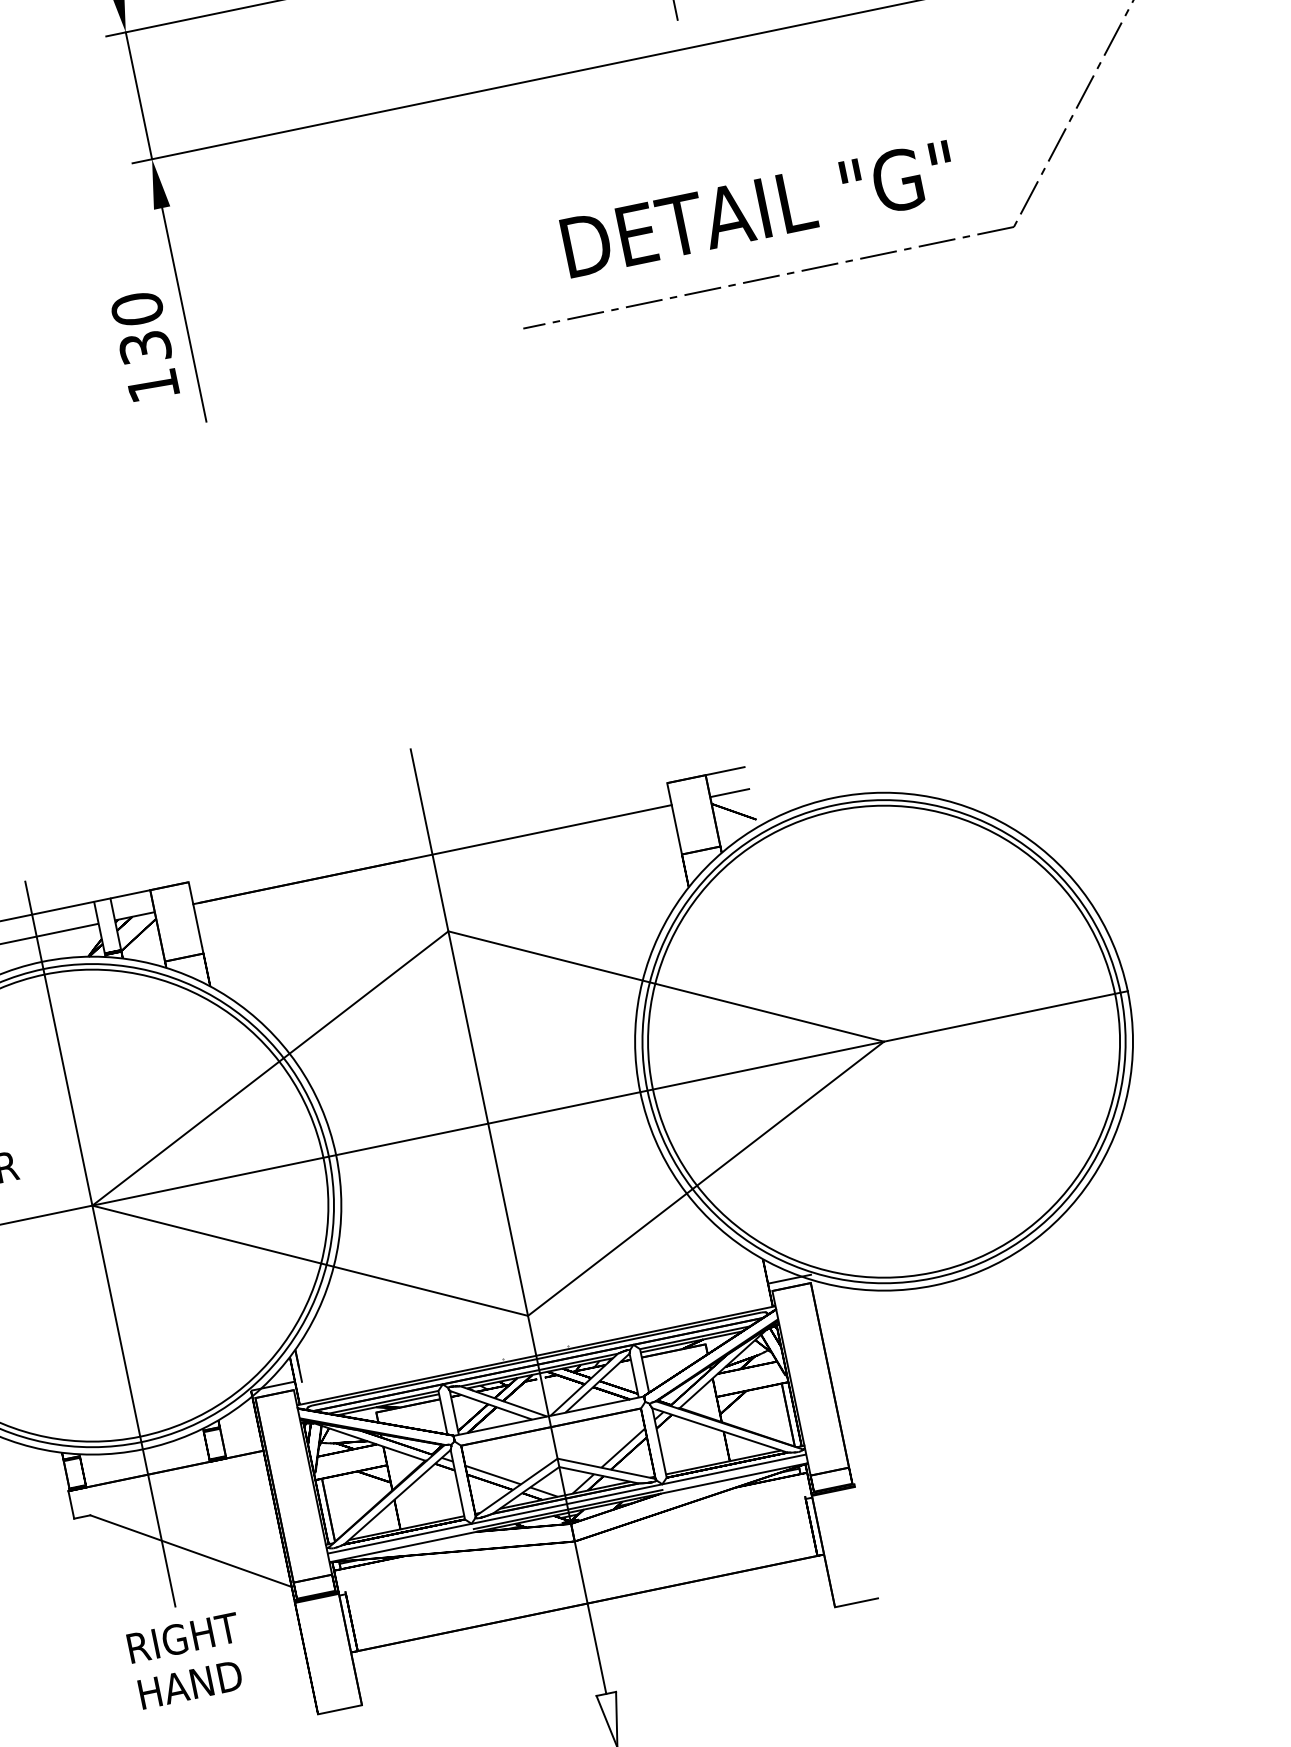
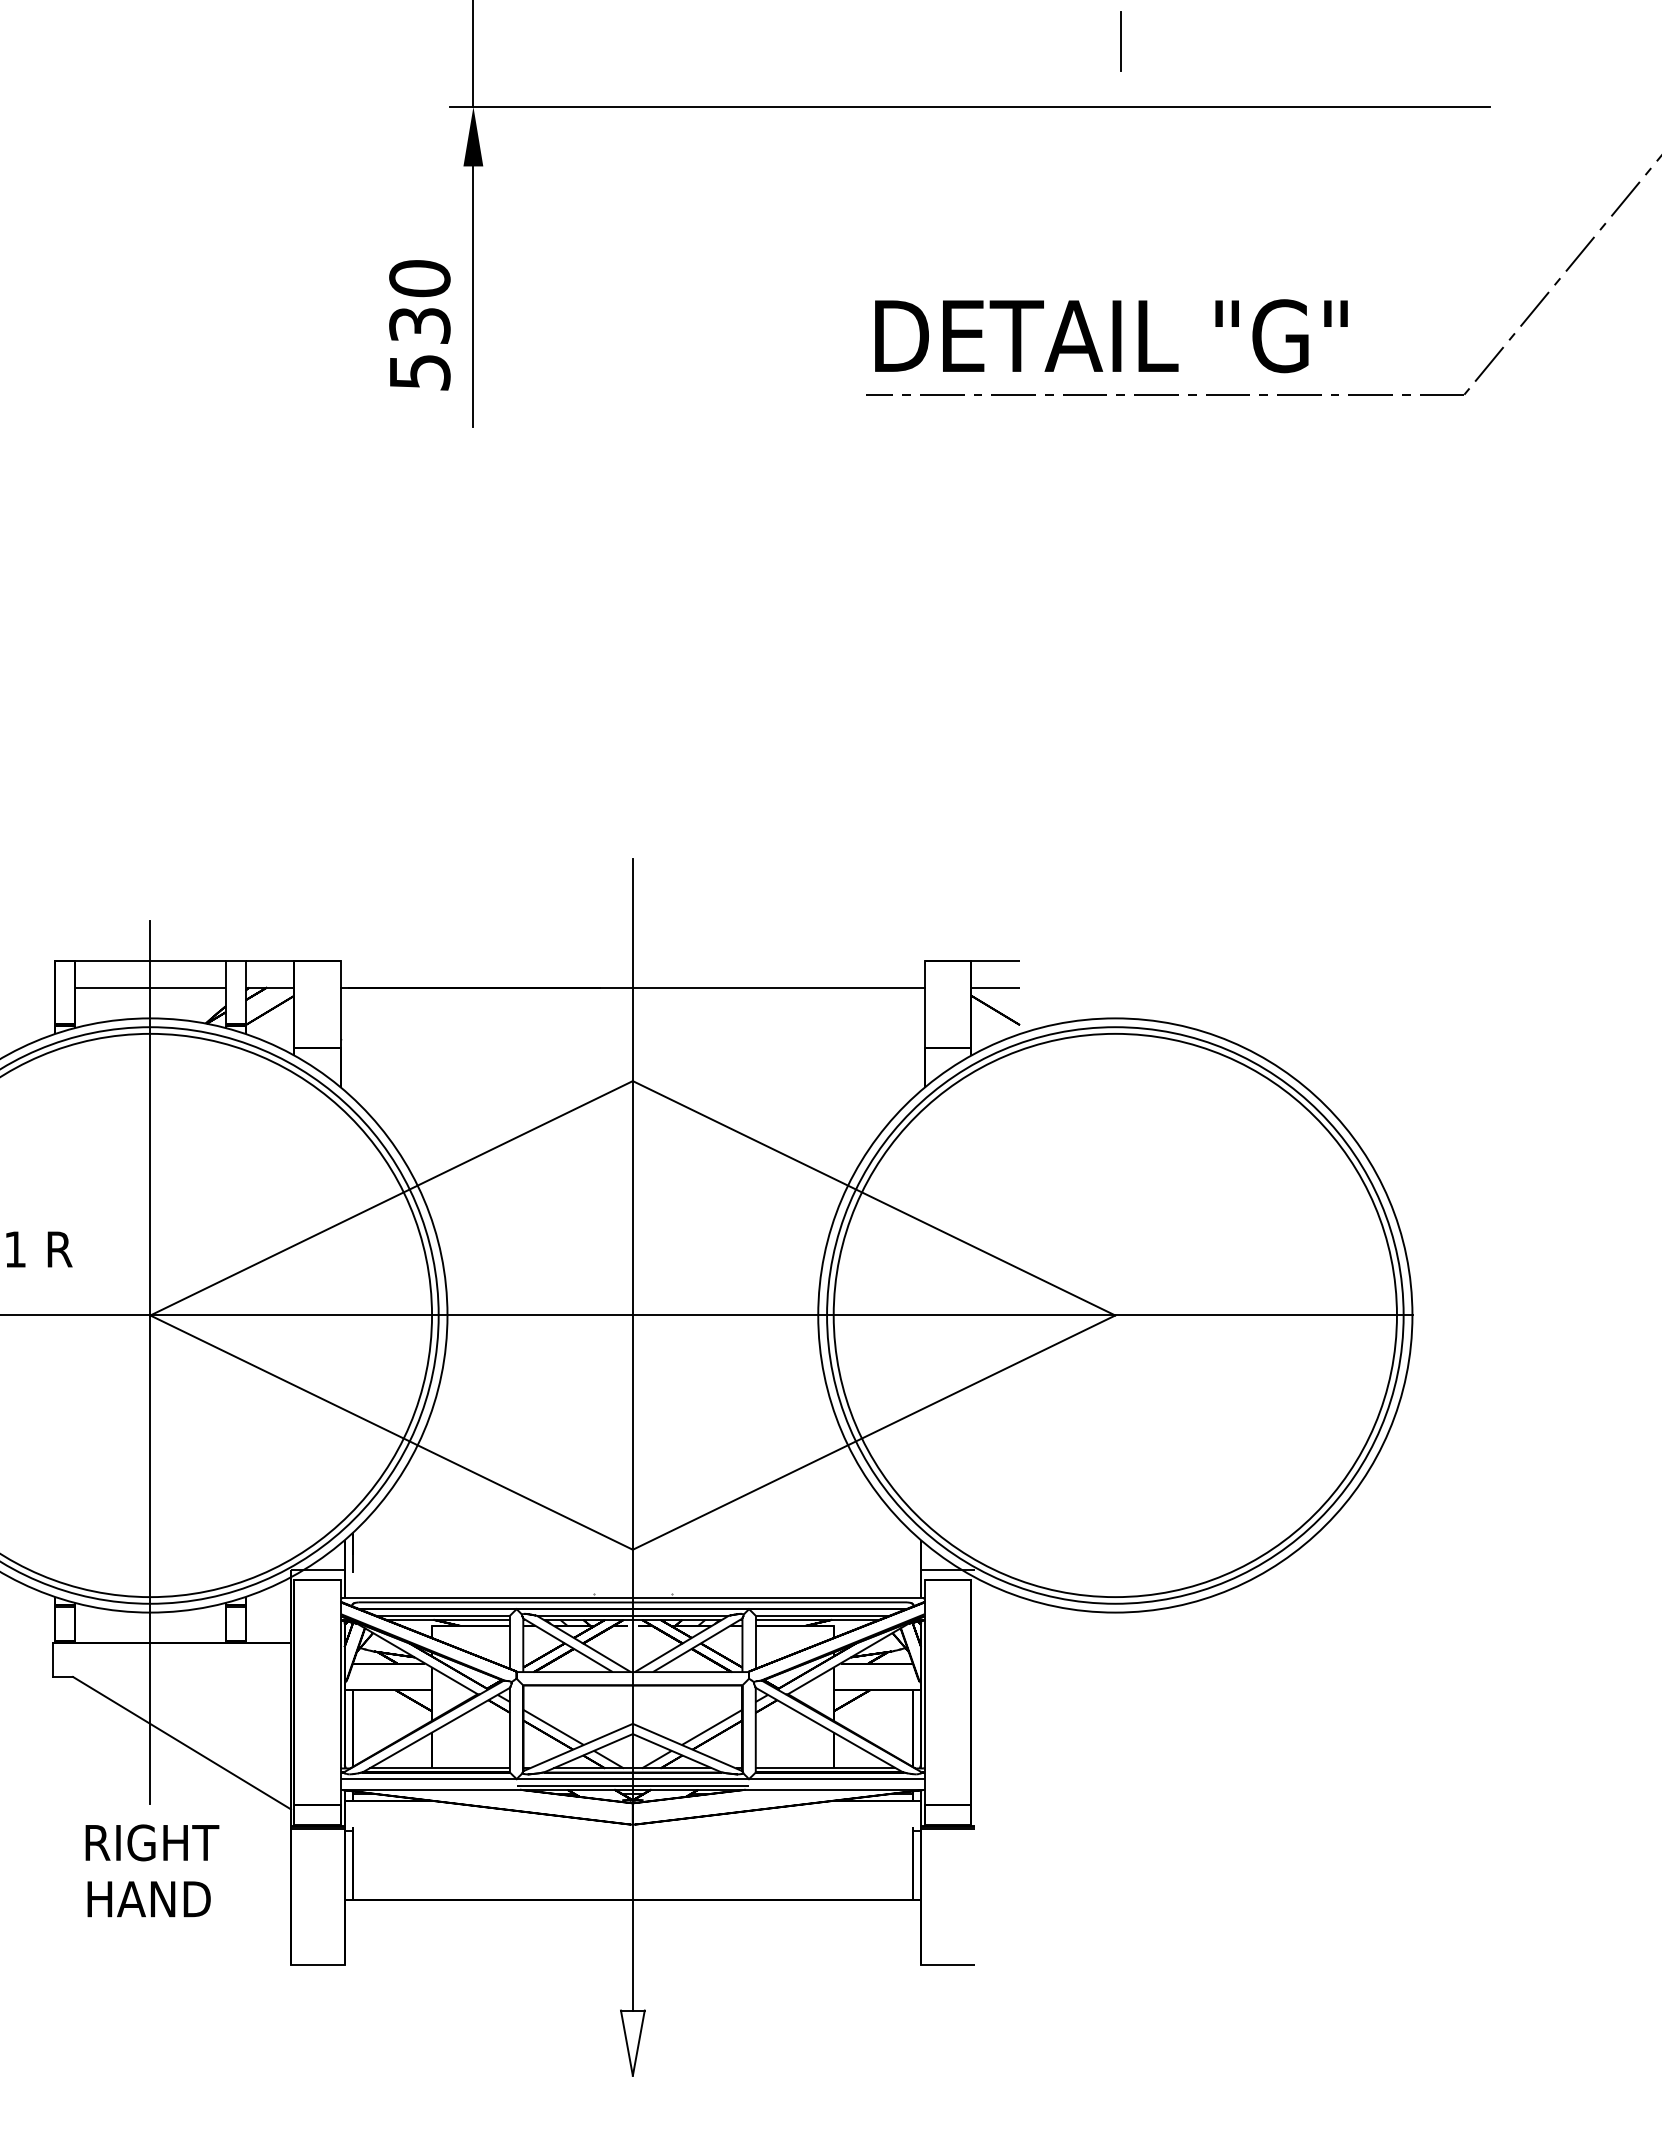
text: (758, 209) -> (1111, 336), moved
text: (153, 386) -> (420, 372), 130 -> 530

